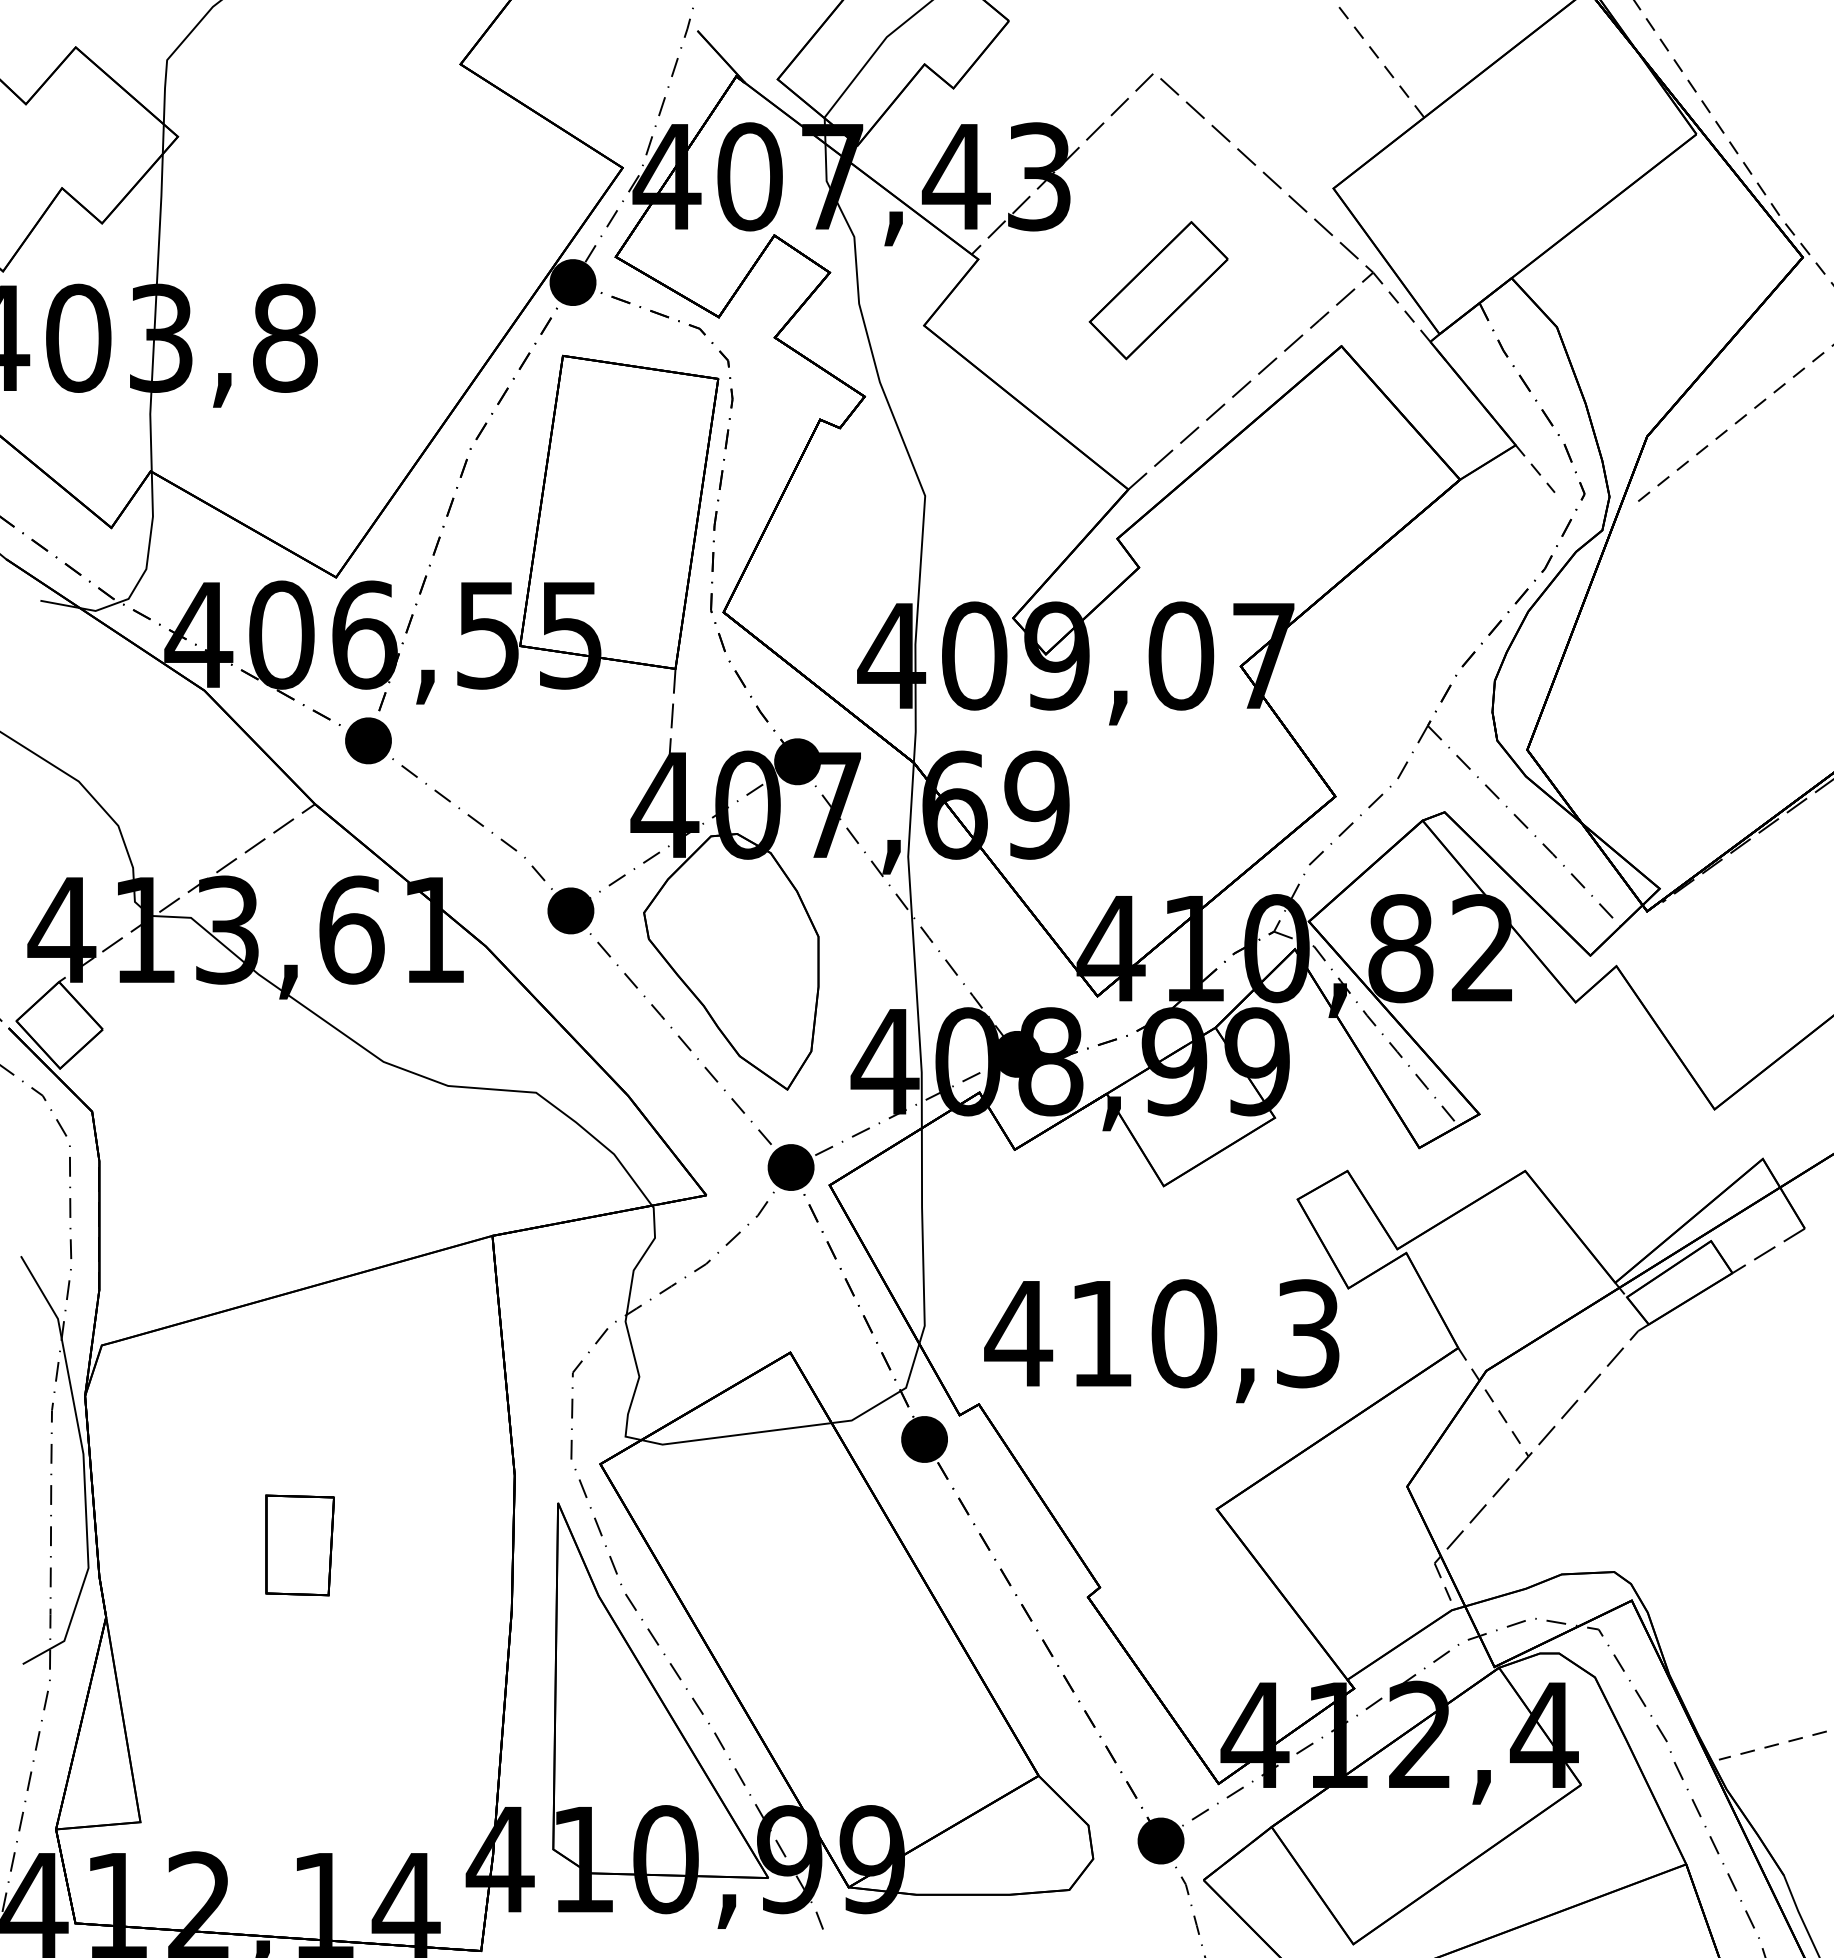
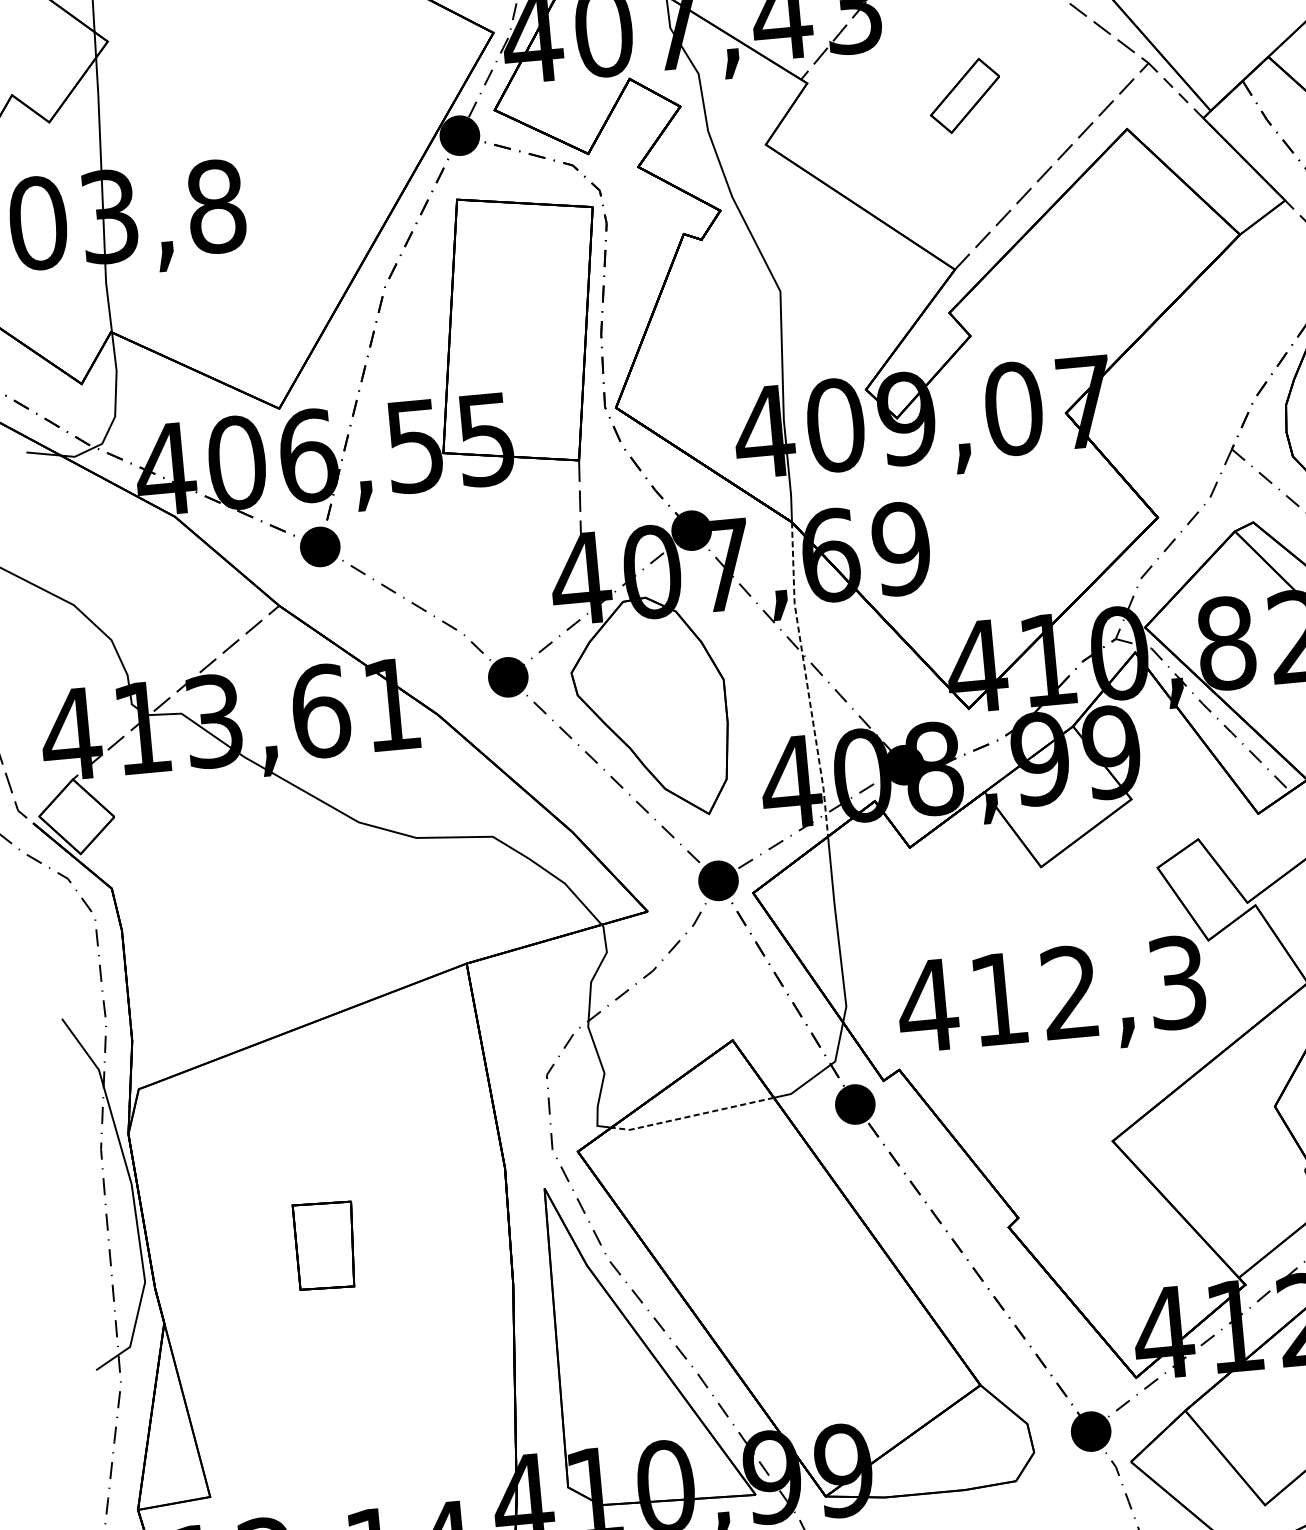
part: (1158, 290) -> (965, 95), size x0.6
line: (913, 945) -> (806, 679), solid -> dashed
text: (1184, 1333) -> (1070, 992), 410,3 -> 412,3
line: (735, 1435) -> (692, 1116), solid -> dashed

